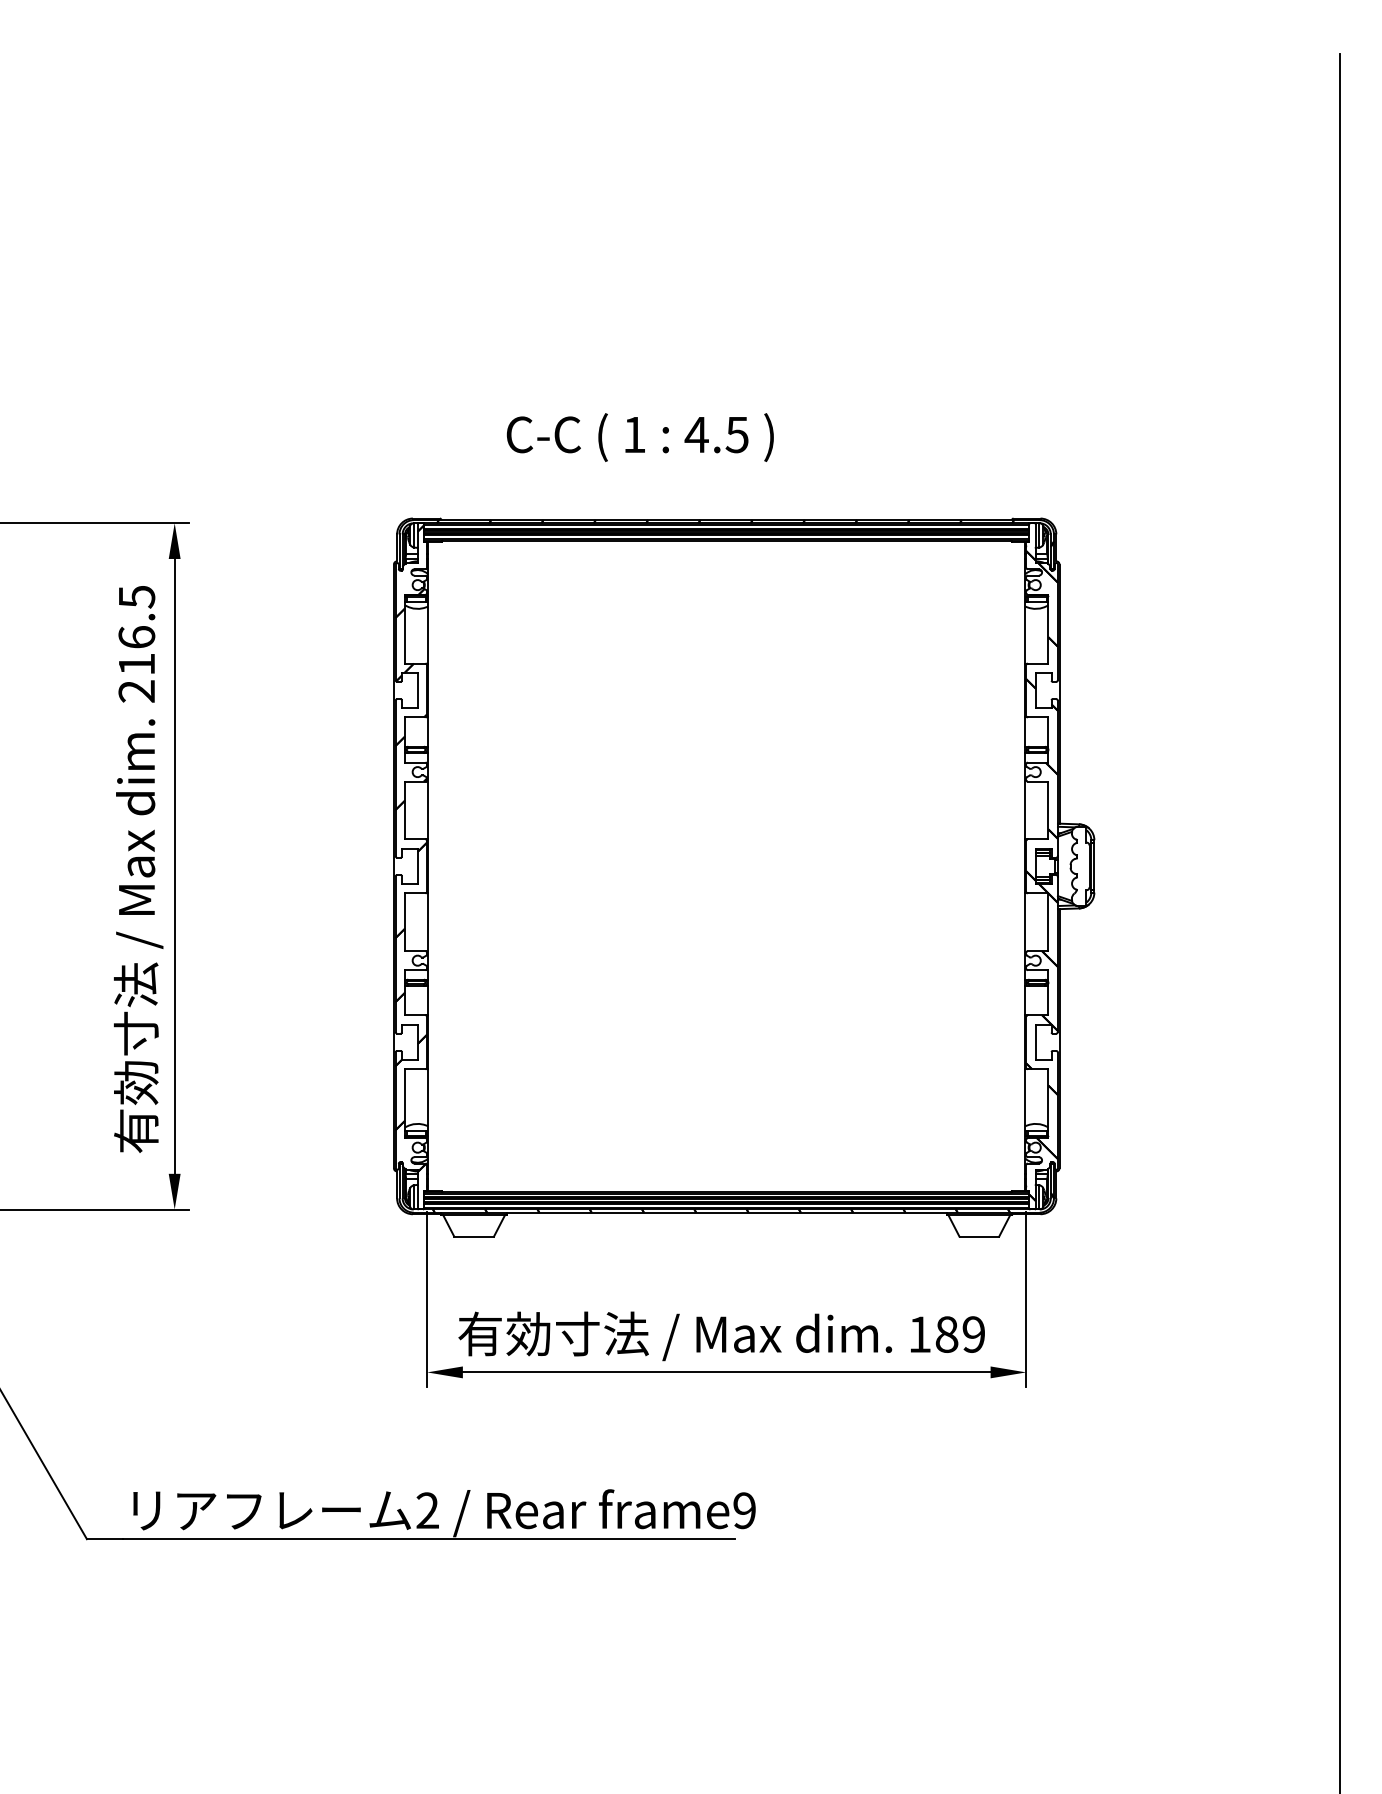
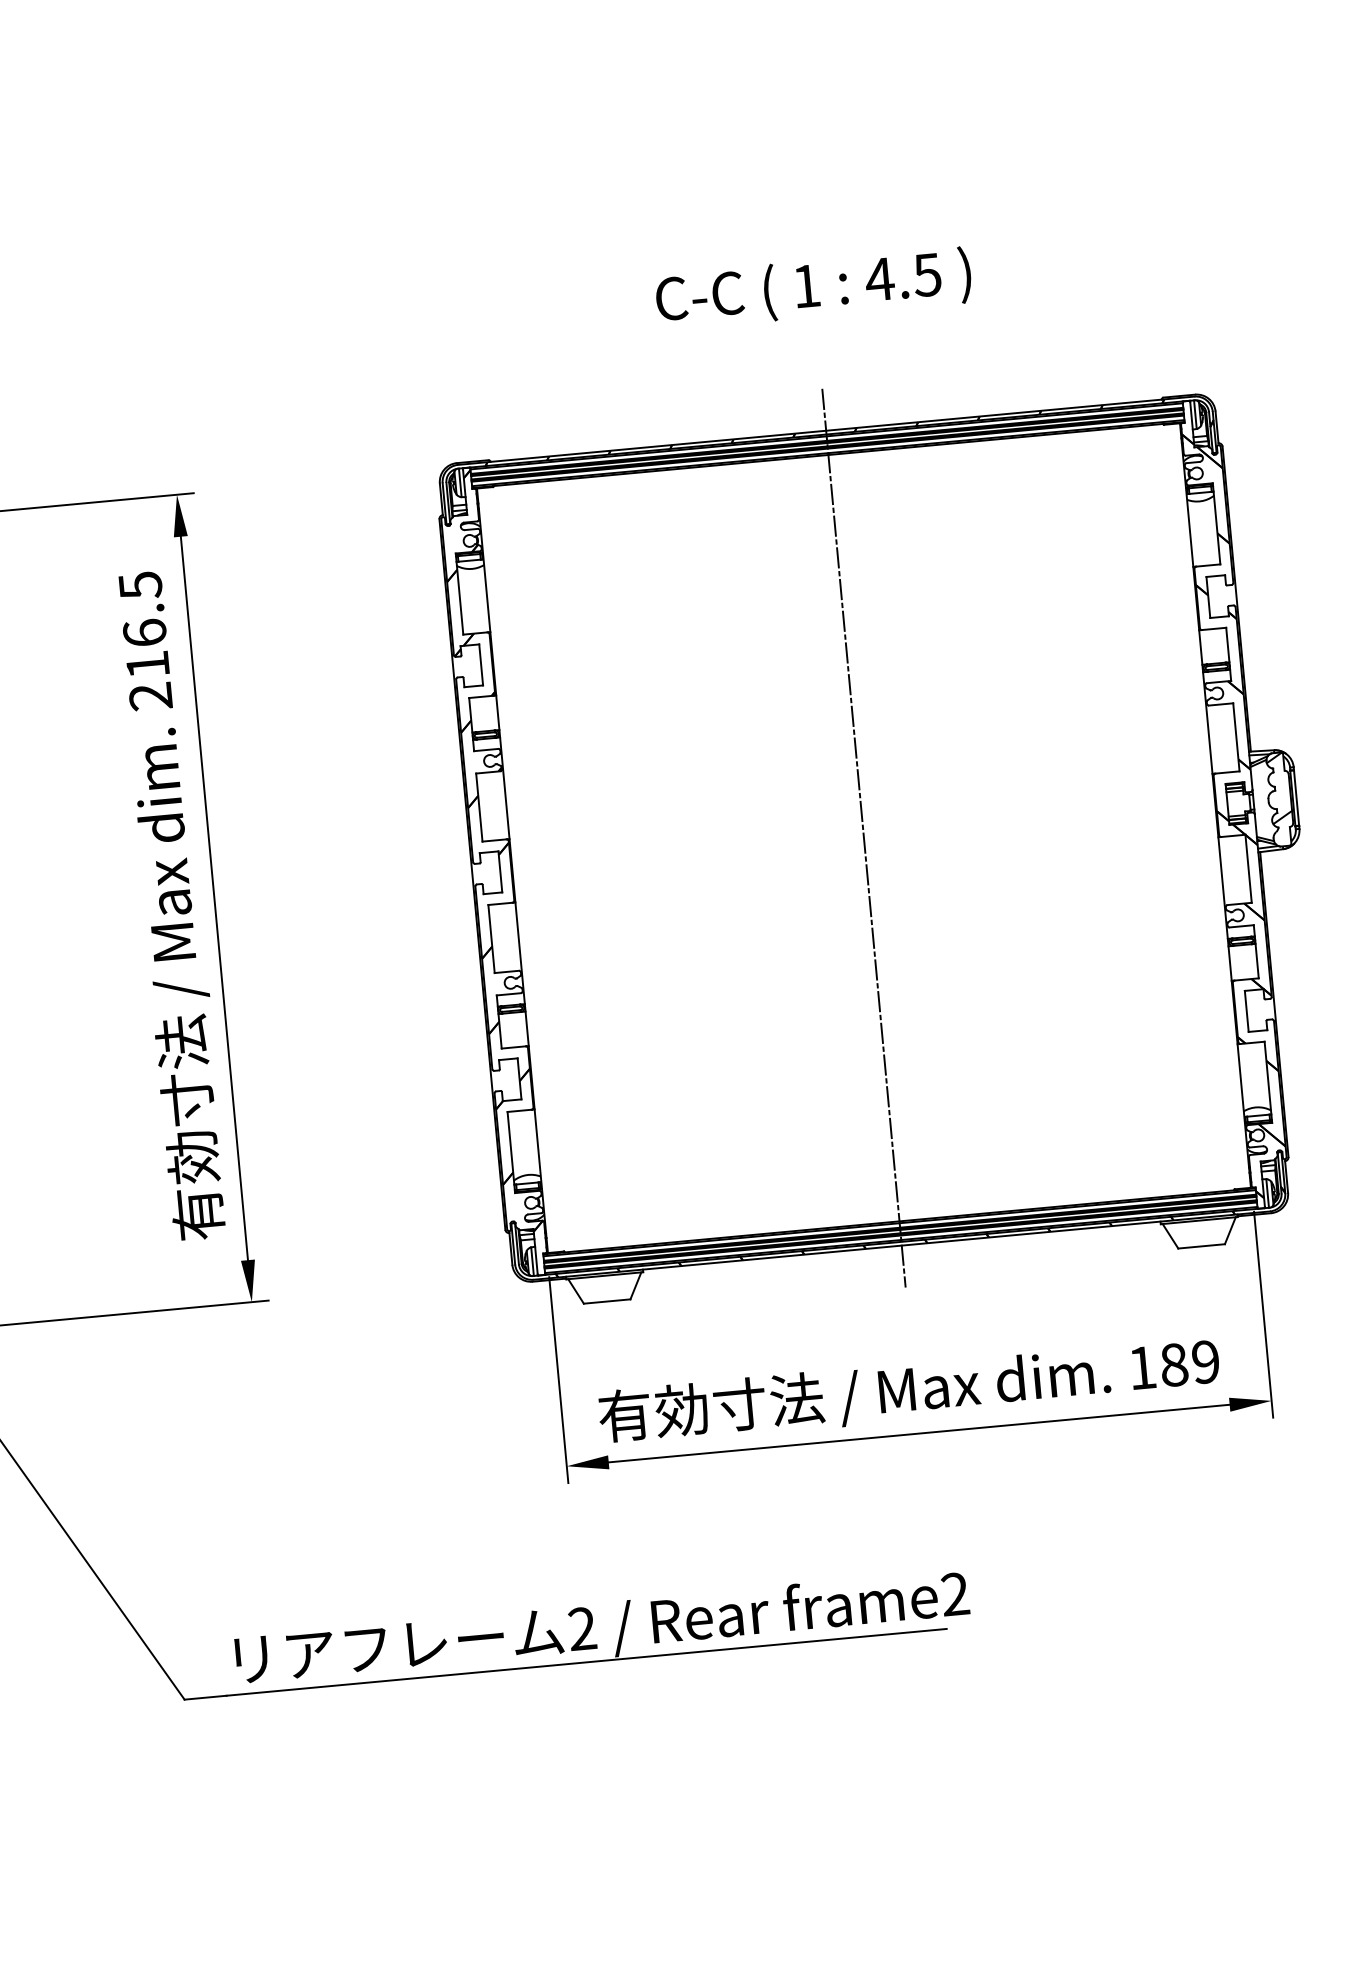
text: (639, 437) -> (812, 288), moved
hatch: (1080, 856) -> (1279, 787), added
line: (726, 866) -> (863, 838), added
text: (744, 1511) -> (955, 1595), frame9 -> frame2

